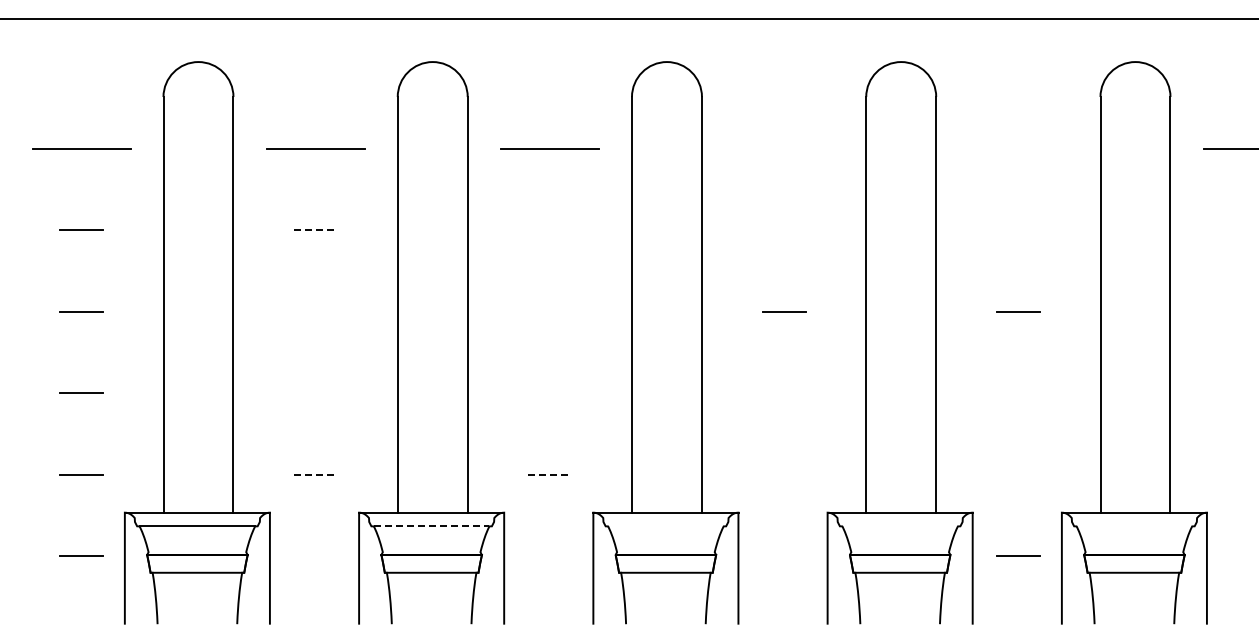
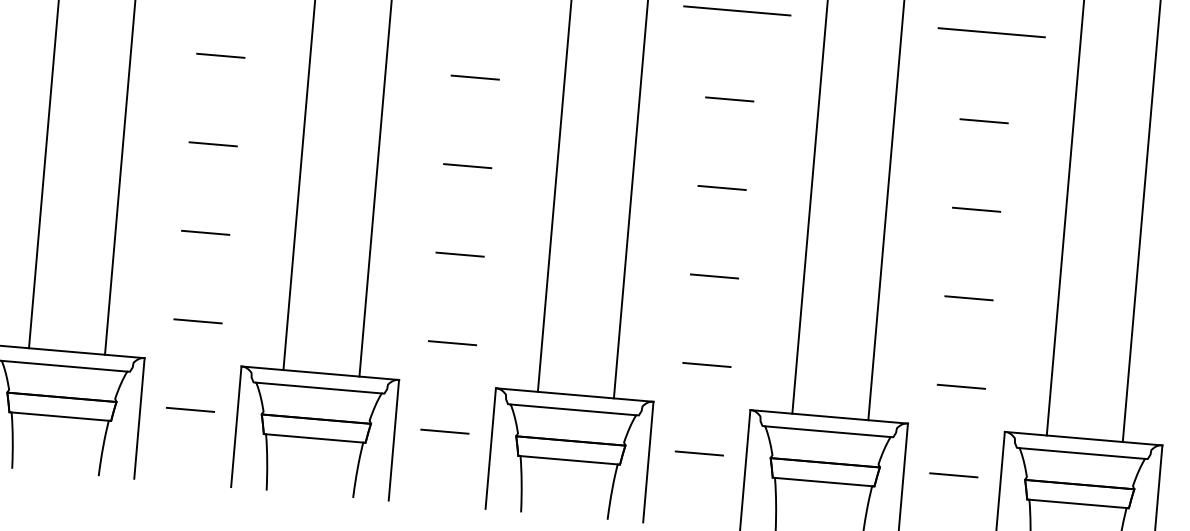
line: (784, 148) -> (737, 10), added
line: (1018, 148) -> (991, 32), added
line: (315, 230) -> (220, 55), dashed -> solid
line: (549, 230) -> (474, 77), added
line: (784, 230) -> (729, 99), added
line: (1018, 230) -> (984, 121), added
line: (315, 311) -> (212, 143), added
line: (549, 311) -> (467, 165), added
line: (315, 393) -> (205, 232), added
line: (549, 393) -> (459, 254), added
line: (784, 393) -> (714, 276), added
line: (1018, 393) -> (968, 298), added
line: (315, 474) -> (197, 320), dashed -> solid
line: (550, 474) -> (452, 342), dashed -> solid
line: (784, 474) -> (707, 364), added
line: (1018, 474) -> (961, 386), added
line: (431, 526) -> (318, 388), dashed -> solid
line: (665, 526) -> (573, 409), added
line: (899, 526) -> (827, 431), added
line: (1134, 526) -> (1082, 453), added
line: (315, 556) -> (190, 409), added
line: (549, 556) -> (444, 431), added
line: (784, 556) -> (699, 453), added

